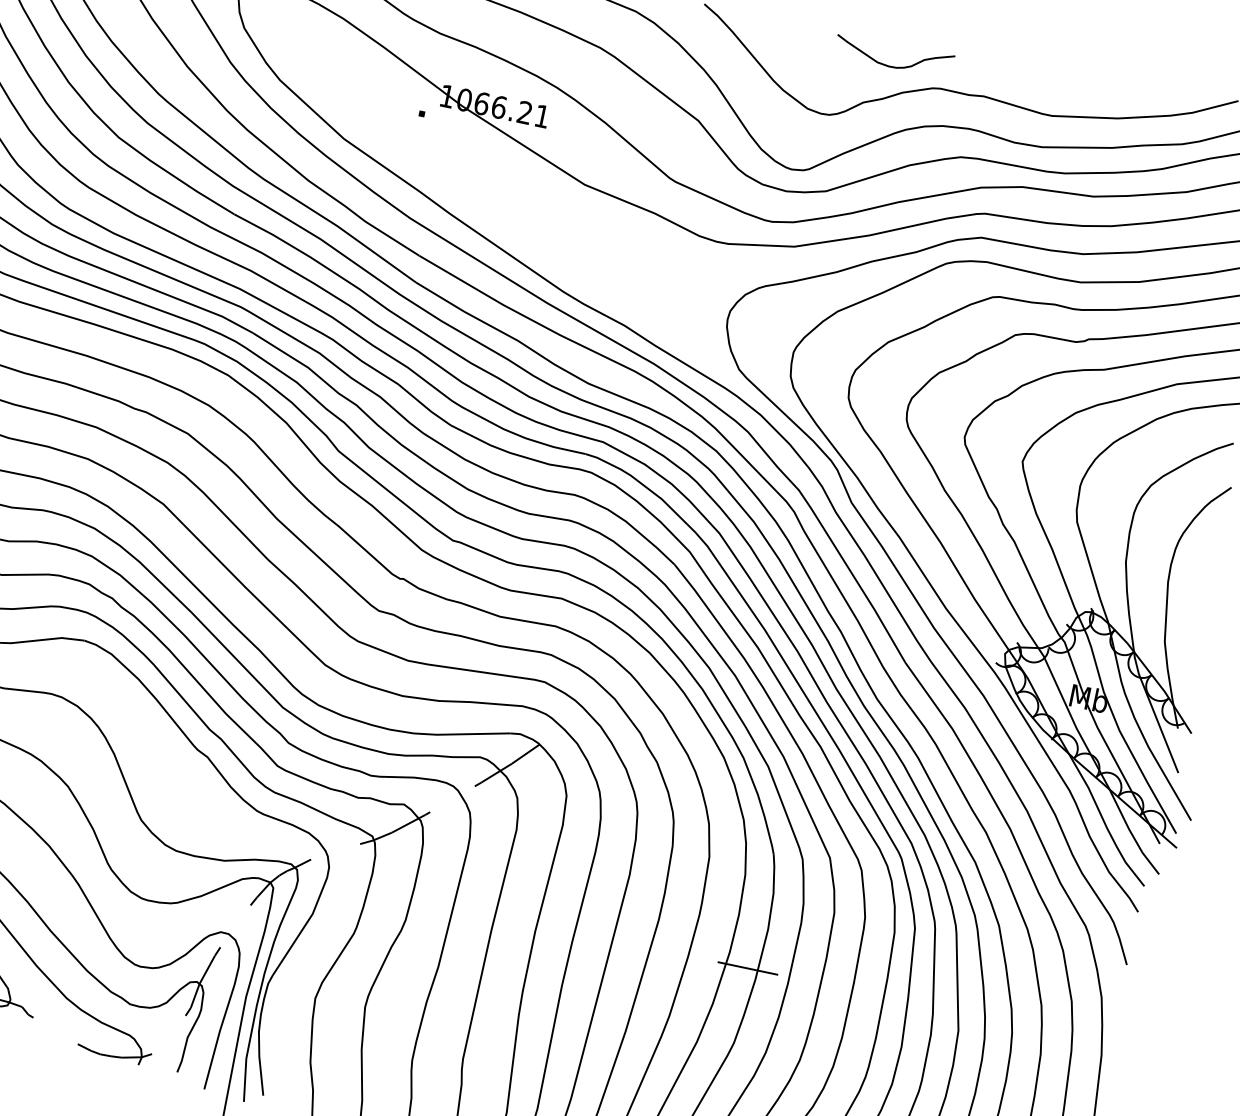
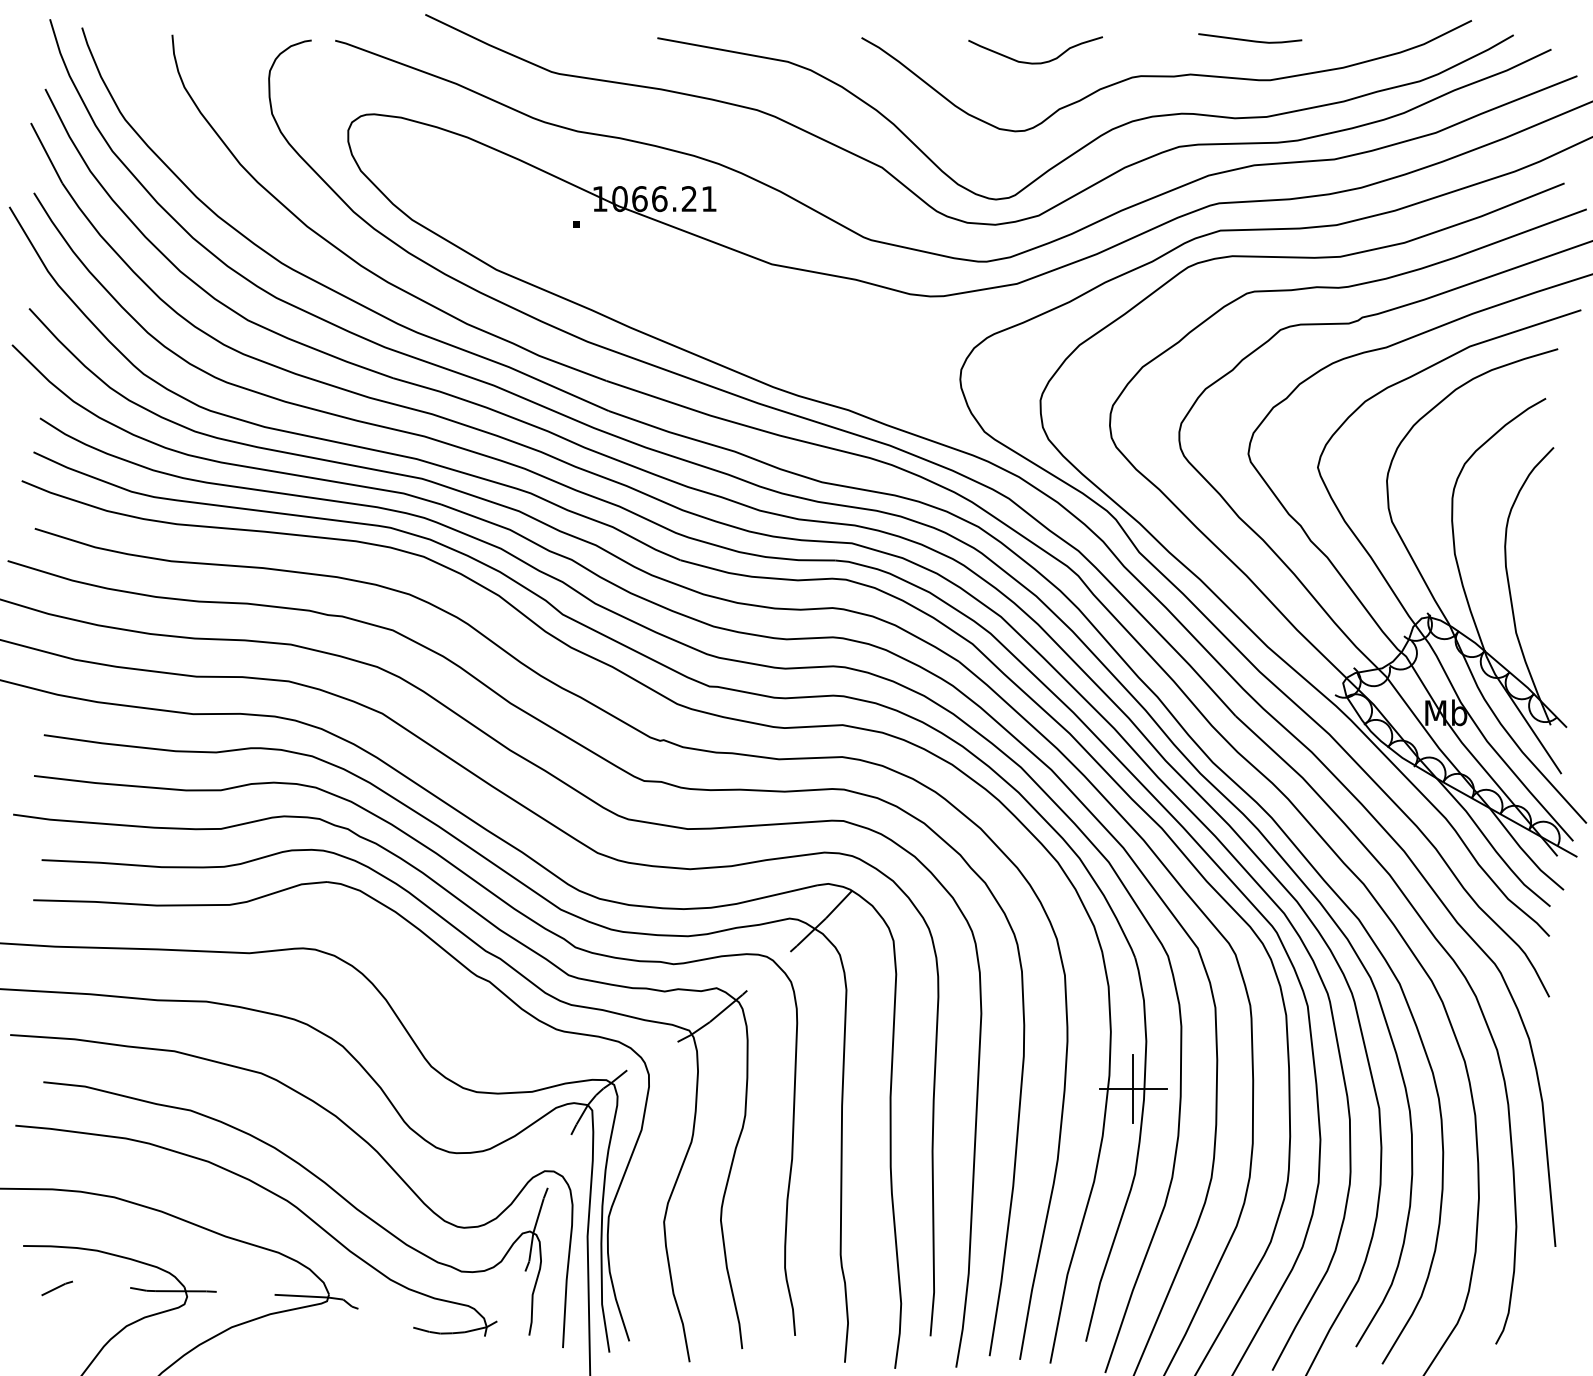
curve: (892, 66) -> (1035, 62), moved
line: (1041, 76) -> (1249, 39), added
line: (748, 968) -> (1133, 1088), added

